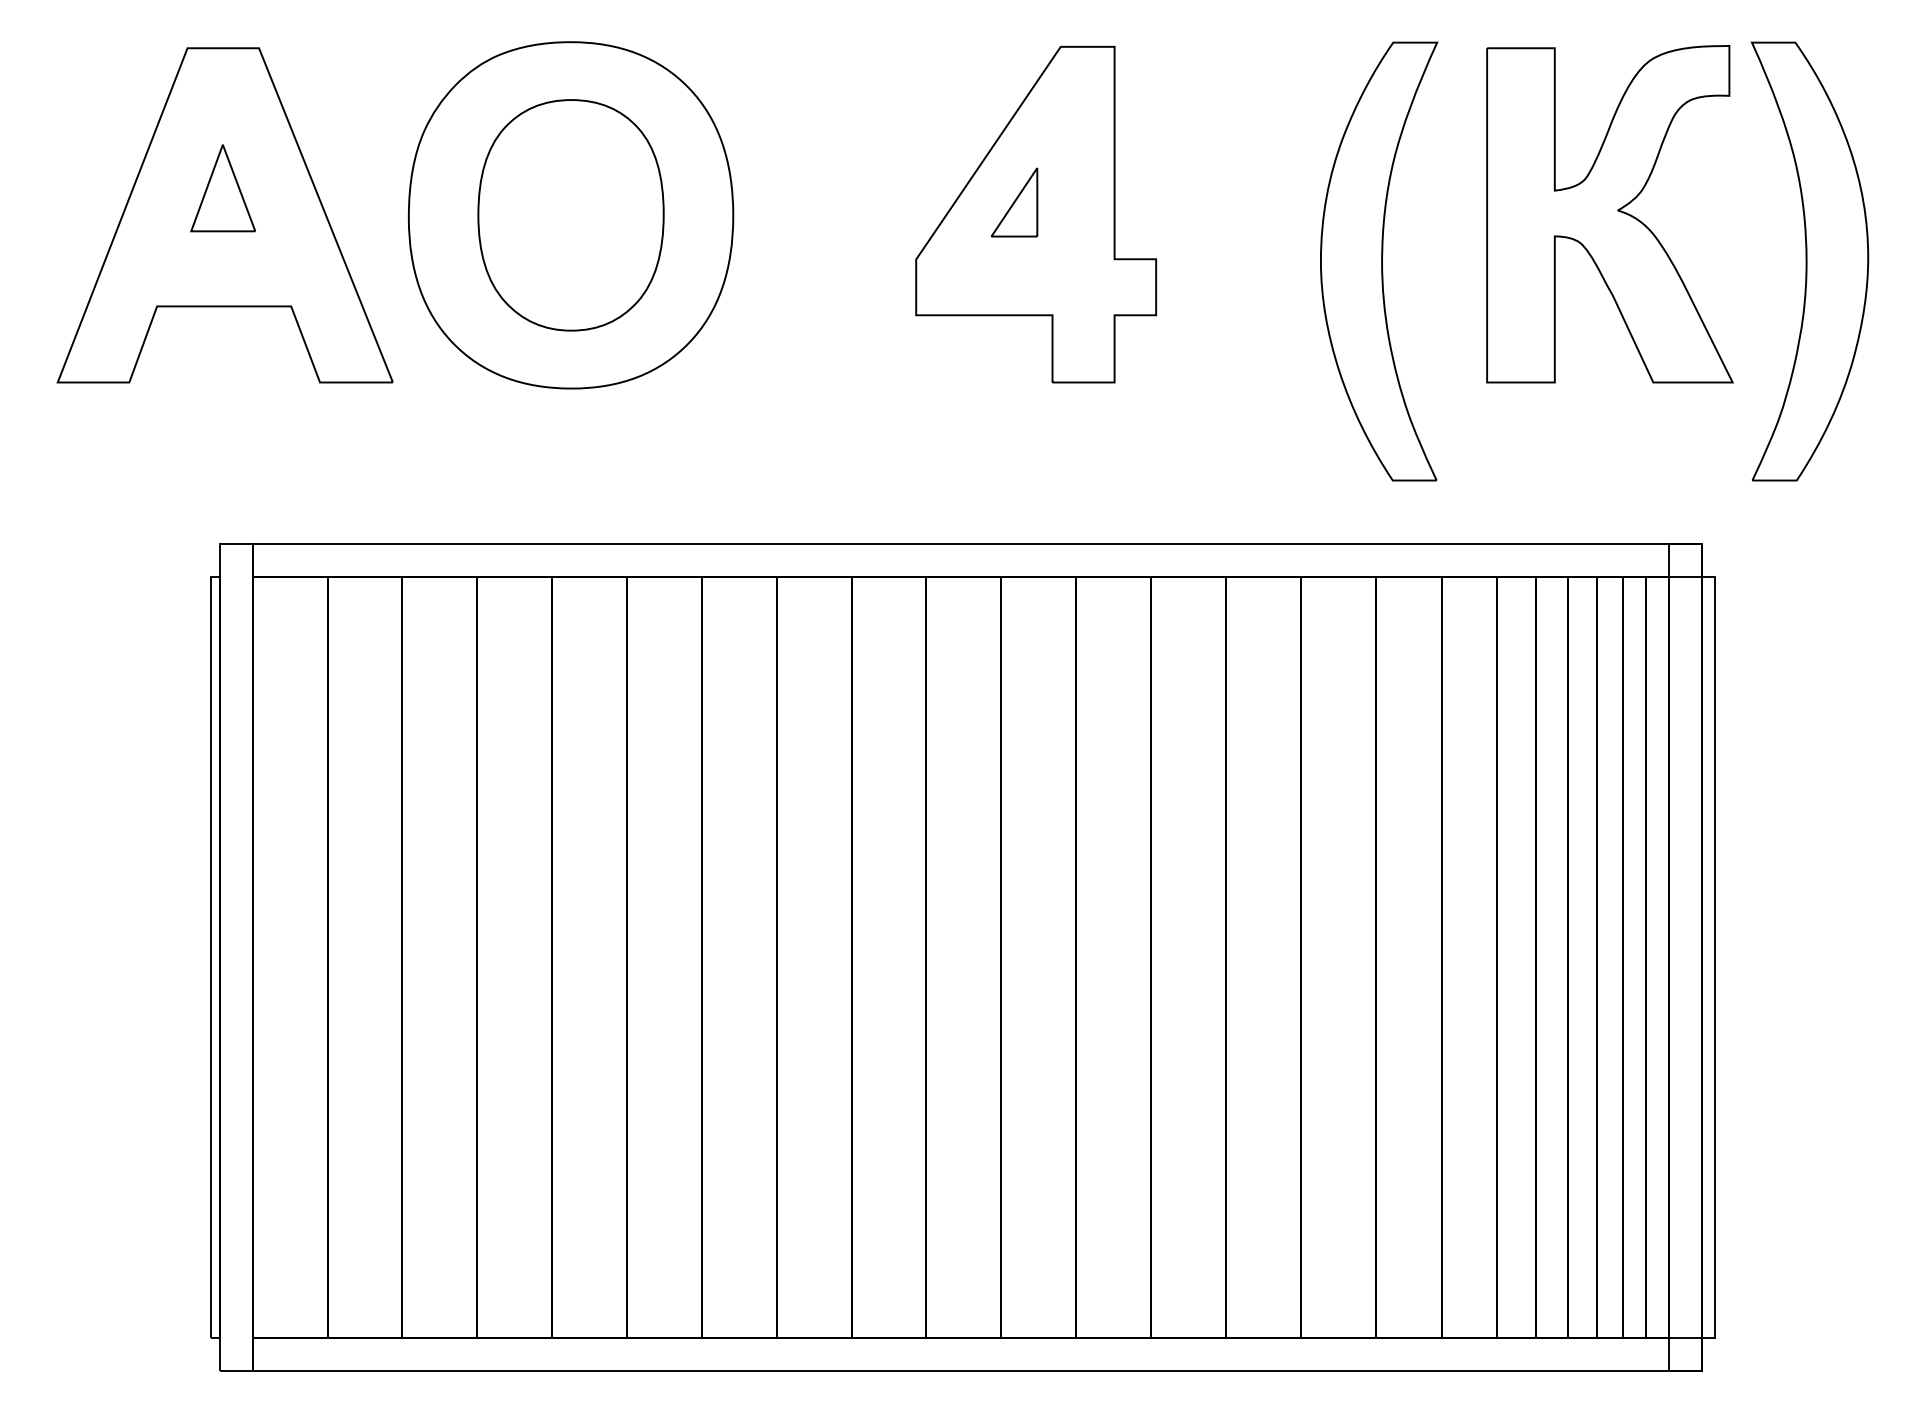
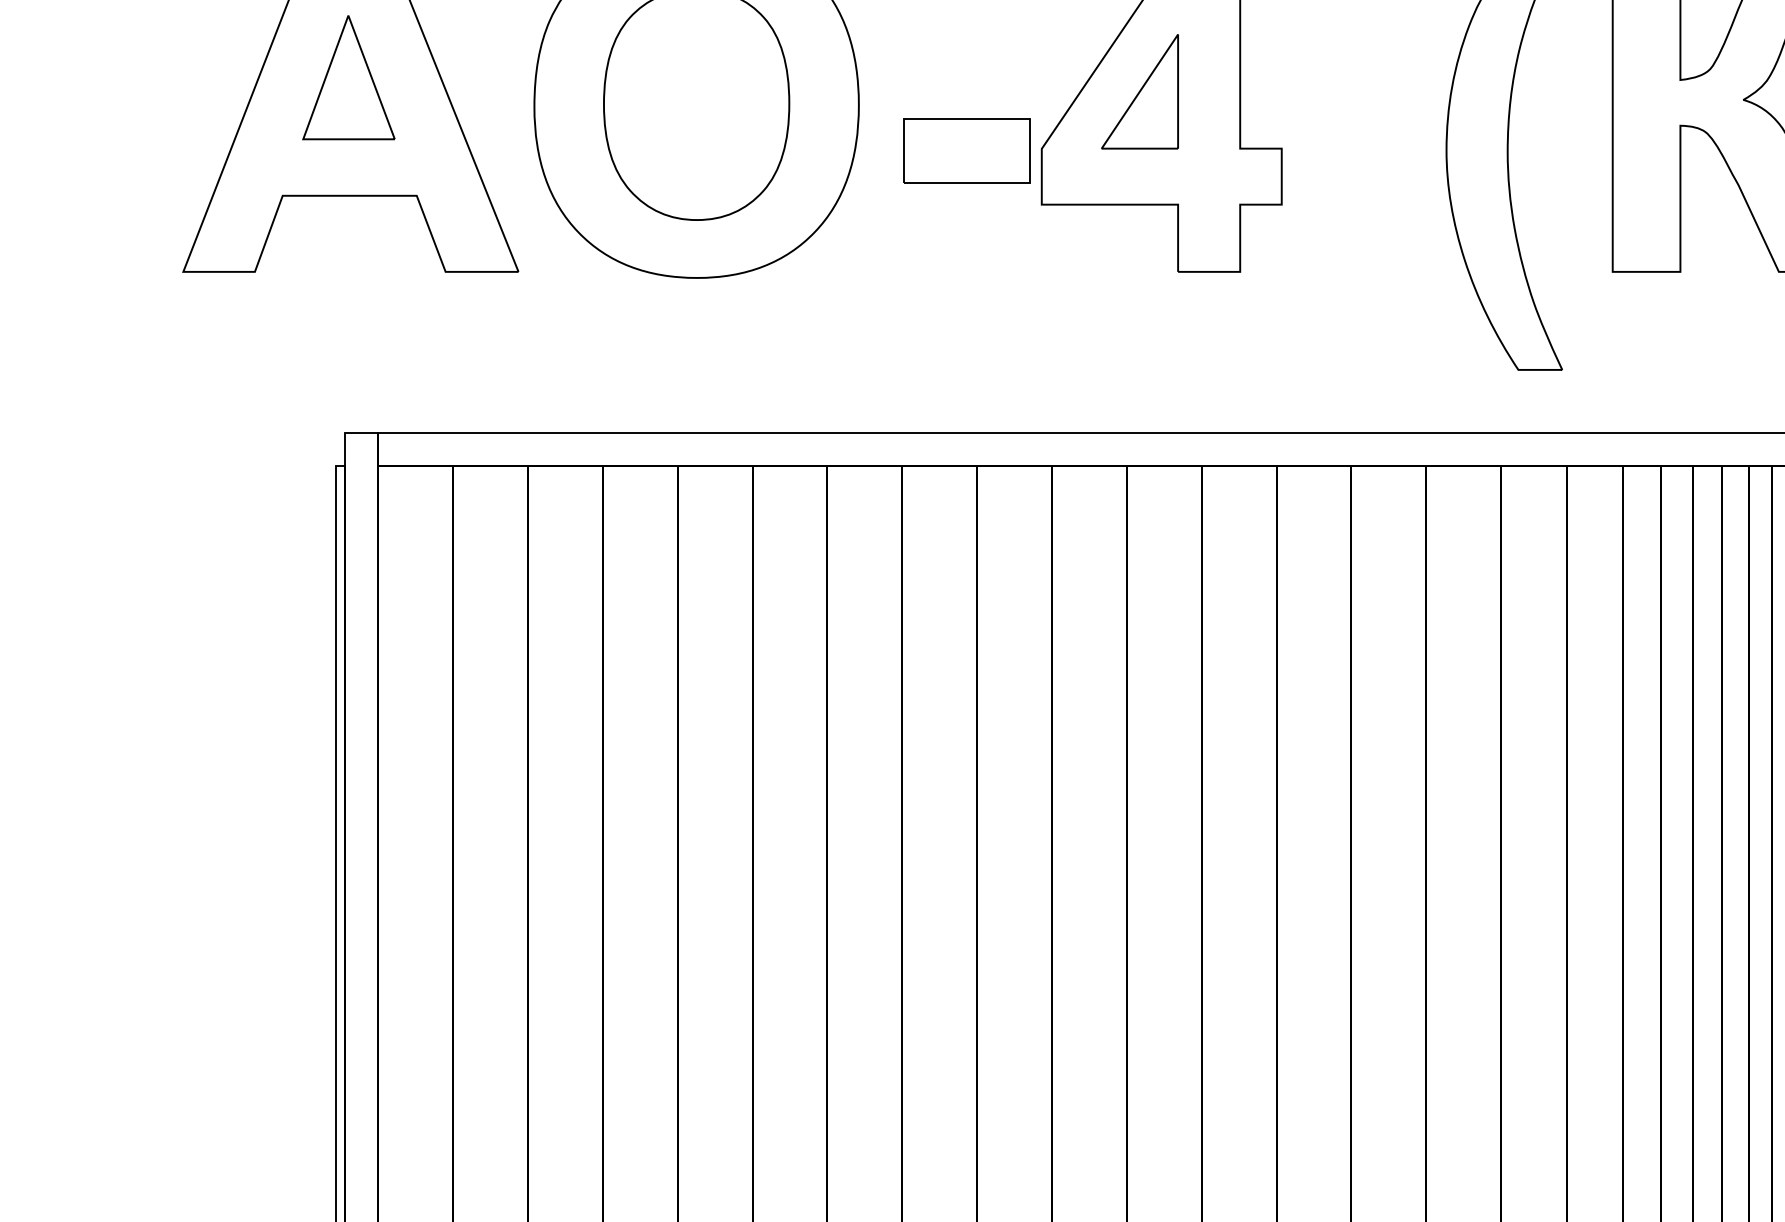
part: (222, 187) -> (348, 76), size x1.43
part: (1014, 202) -> (1140, 91), size x1.67
part: (840, 260) -> (966, 149), added

